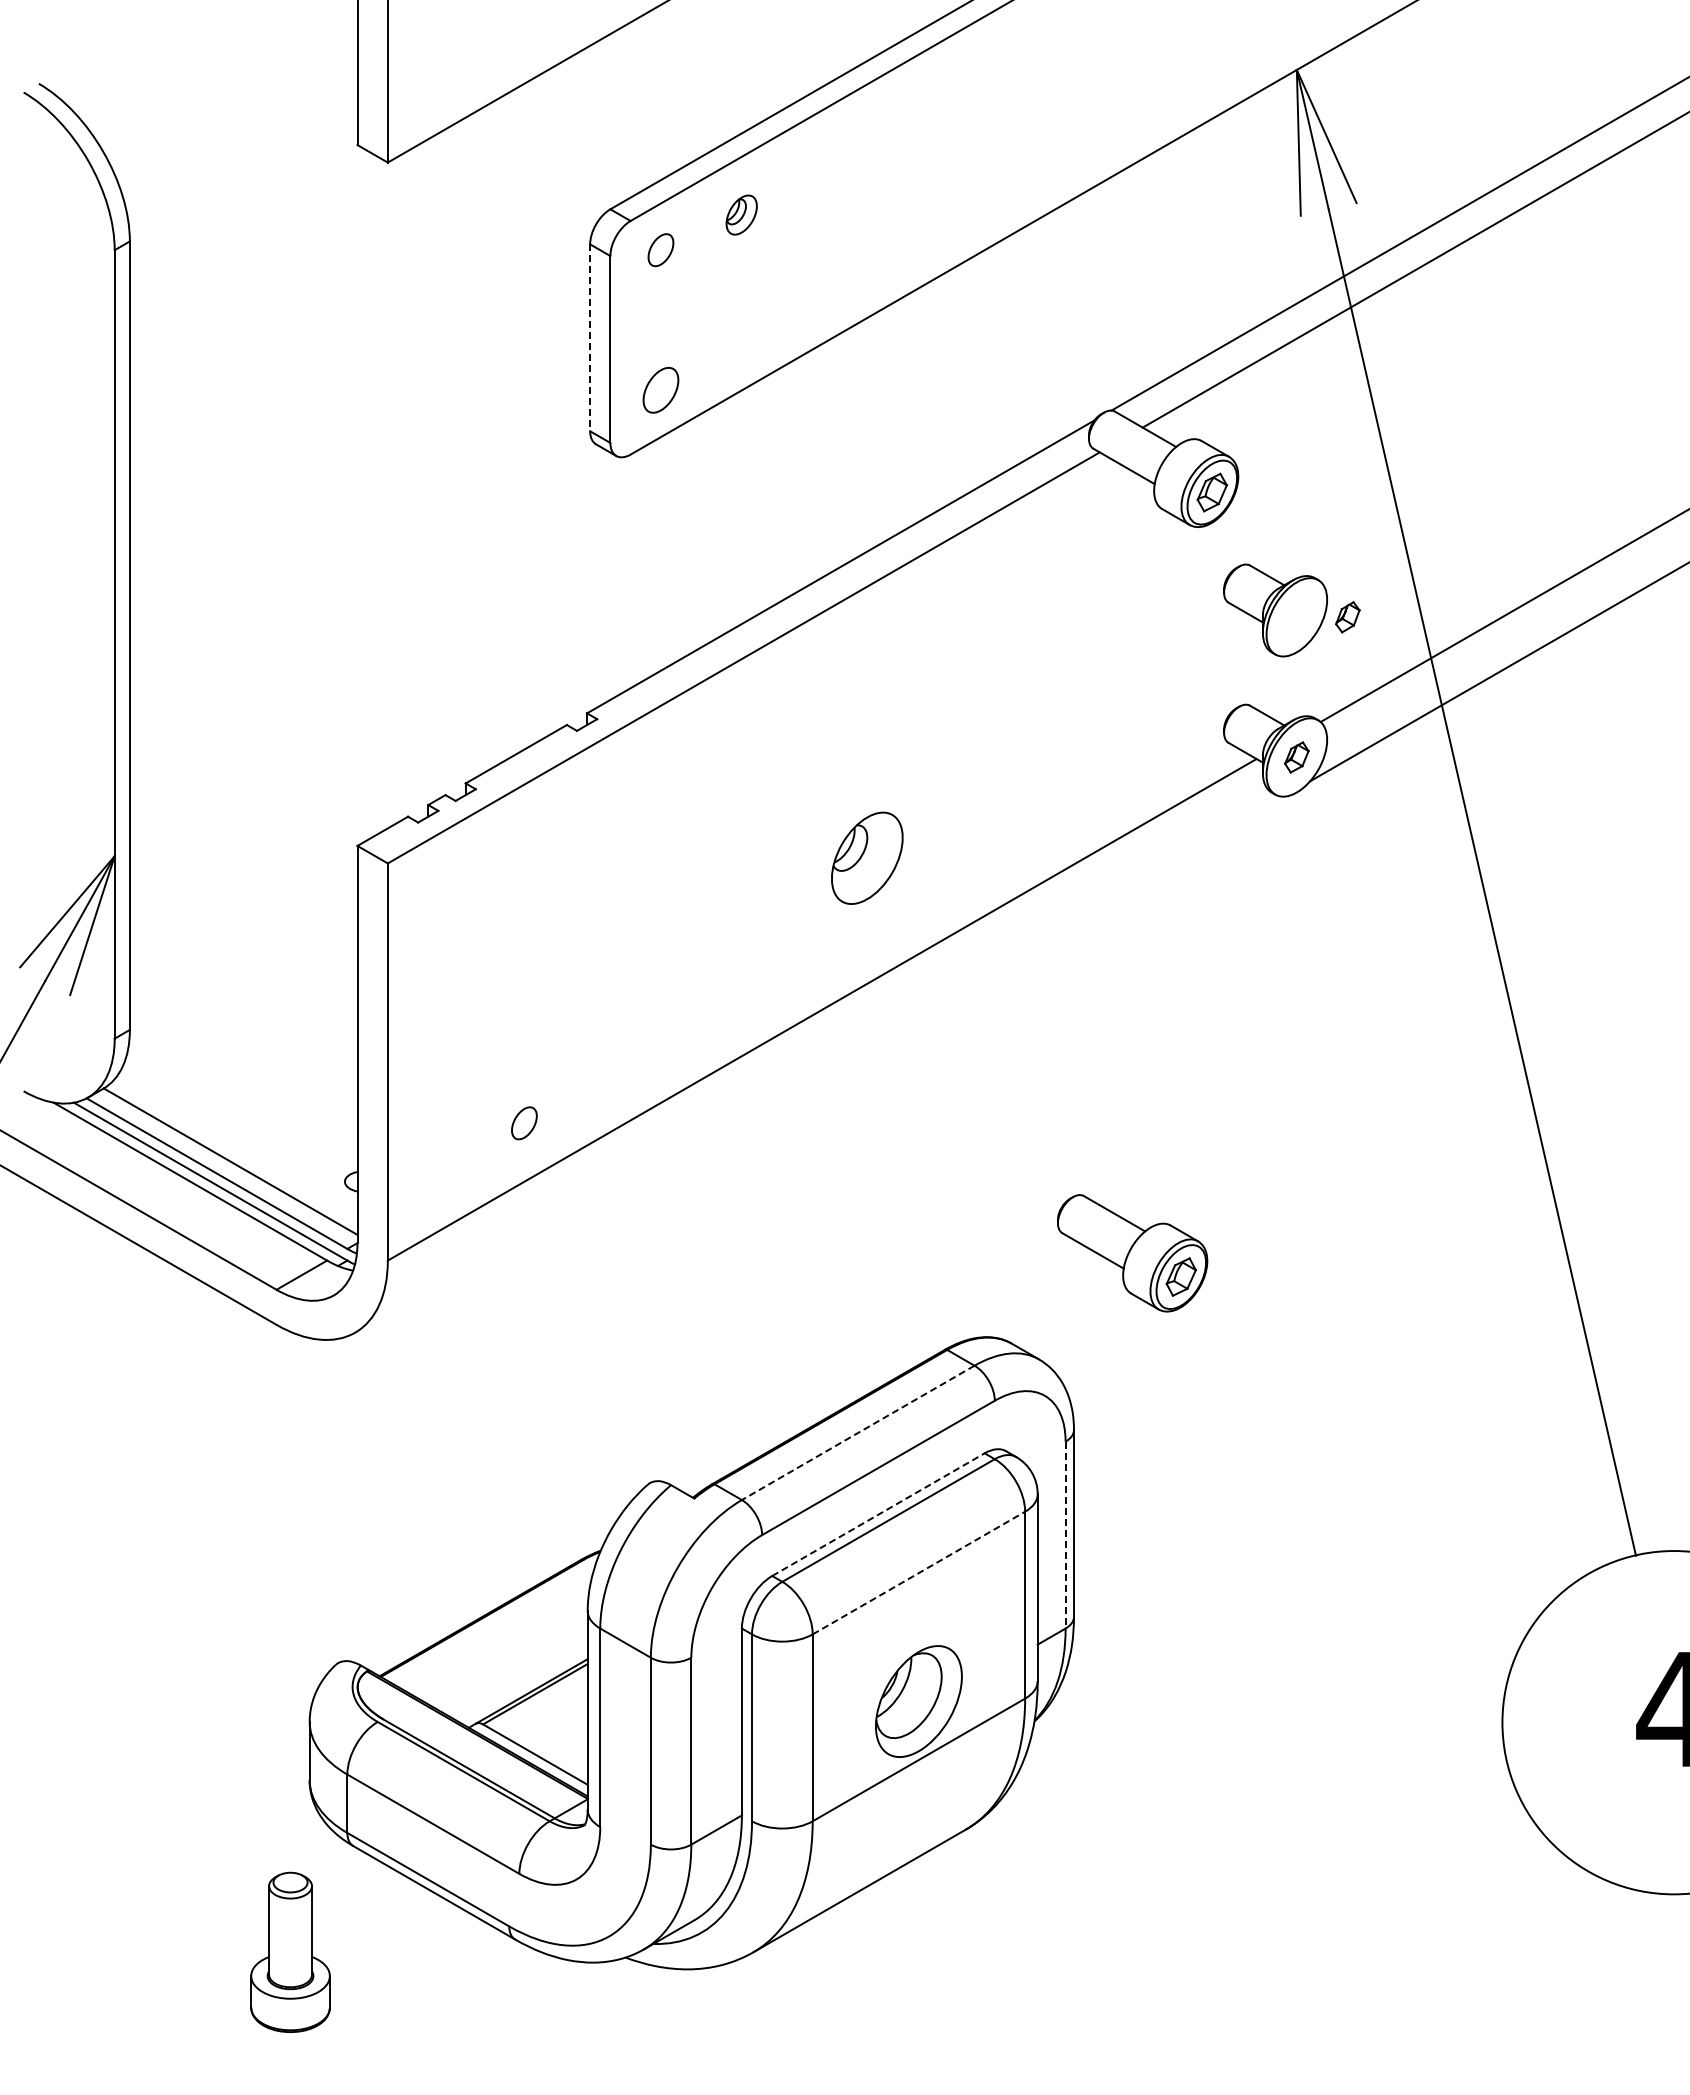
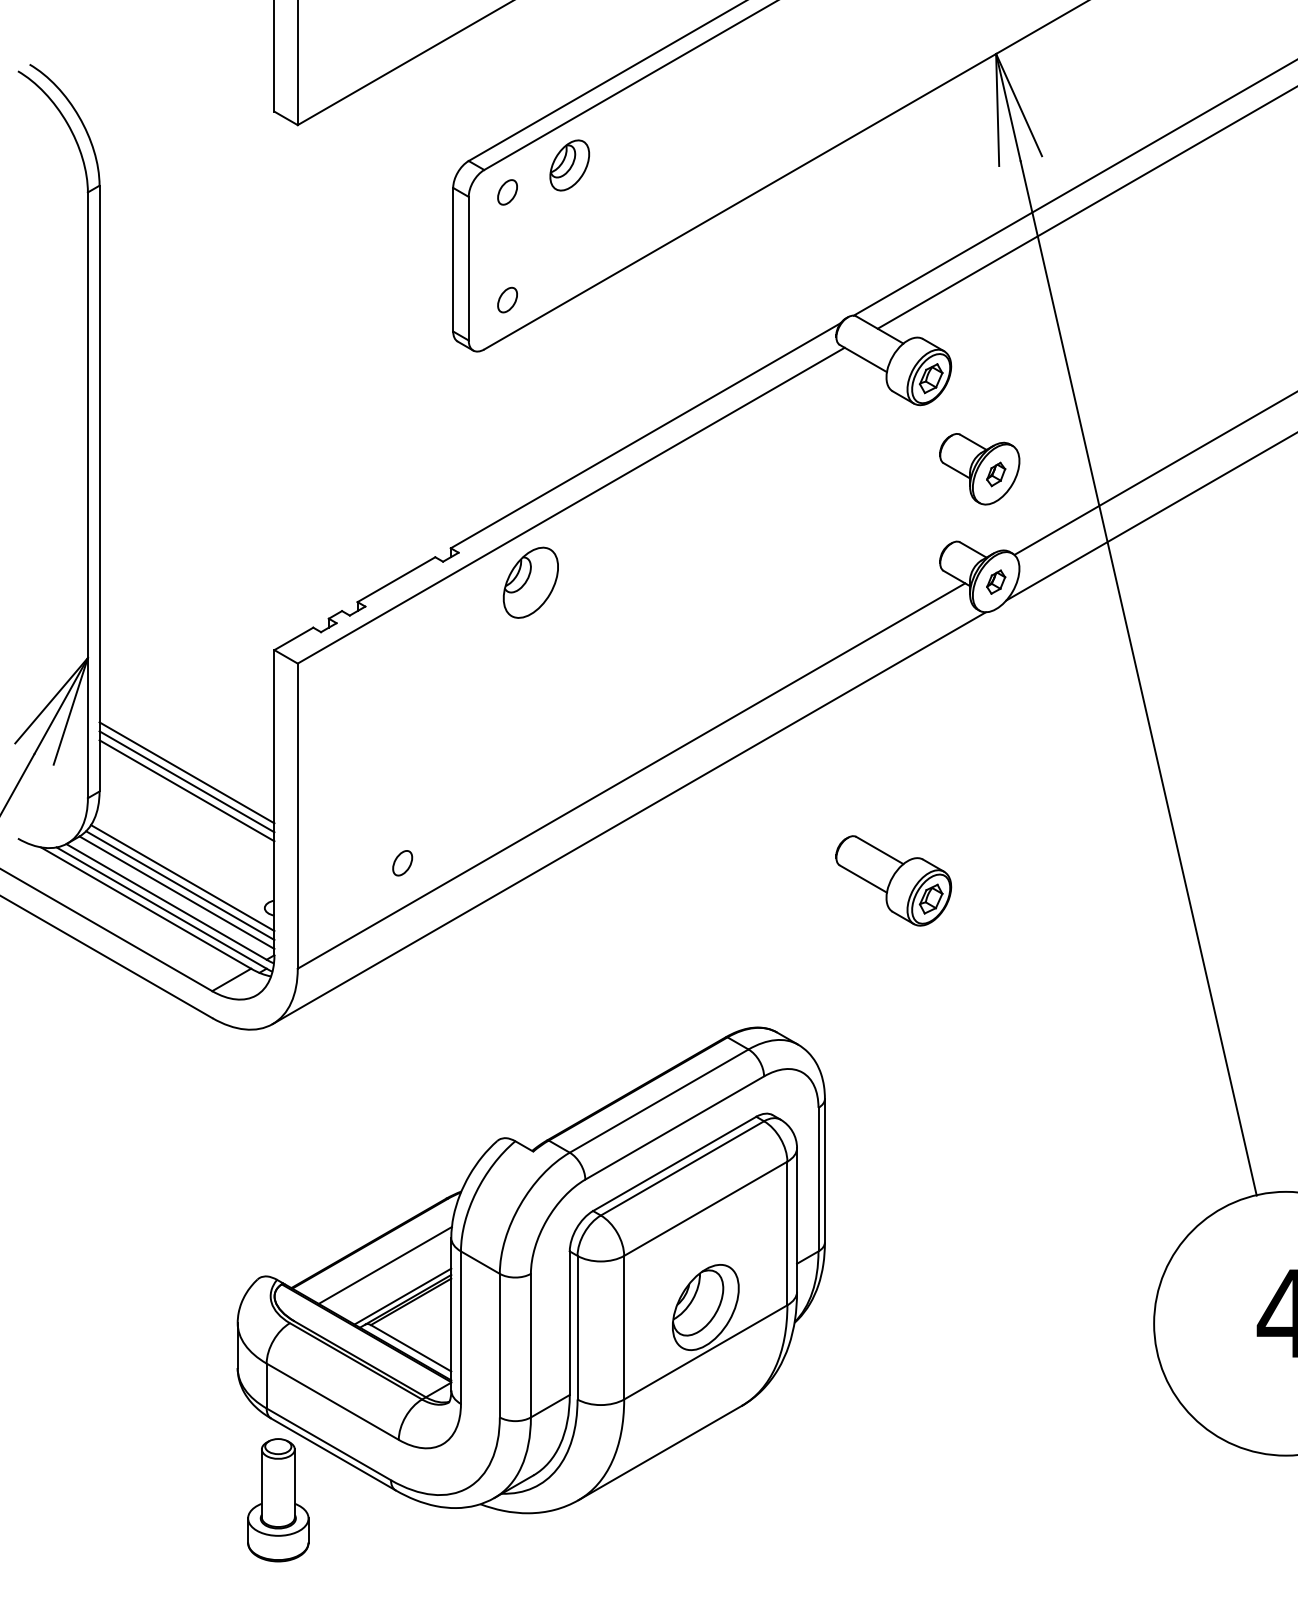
part: (741, 214) -> (569, 165), size x1.67
line: (590, 338) -> (453, 260), dashed -> solid
part: (660, 390) -> (507, 300), size x0.71
part: (1347, 617) -> (995, 474), moved
part: (867, 857) -> (531, 582), moved
line: (243, 1005) -> (186, 772), added
line: (243, 1017) -> (186, 781), added
line: (243, 1028) -> (186, 790), added
line: (819, 1064) -> (629, 818), added
line: (237, 1142) -> (182, 877), added
line: (234, 1152) -> (179, 885), added
part: (1132, 1253) -> (893, 881), moved
line: (857, 1433) -> (658, 1101), dashed -> solid
line: (878, 1514) -> (674, 1163), dashed -> solid
line: (1065, 1535) -> (818, 1179), dashed -> solid
line: (918, 1573) -> (705, 1209), dashed -> solid
line: (501, 1646) -> (385, 1265), added
line: (524, 1686) -> (402, 1295), added
part: (290, 1951) -> (278, 1499), moved

